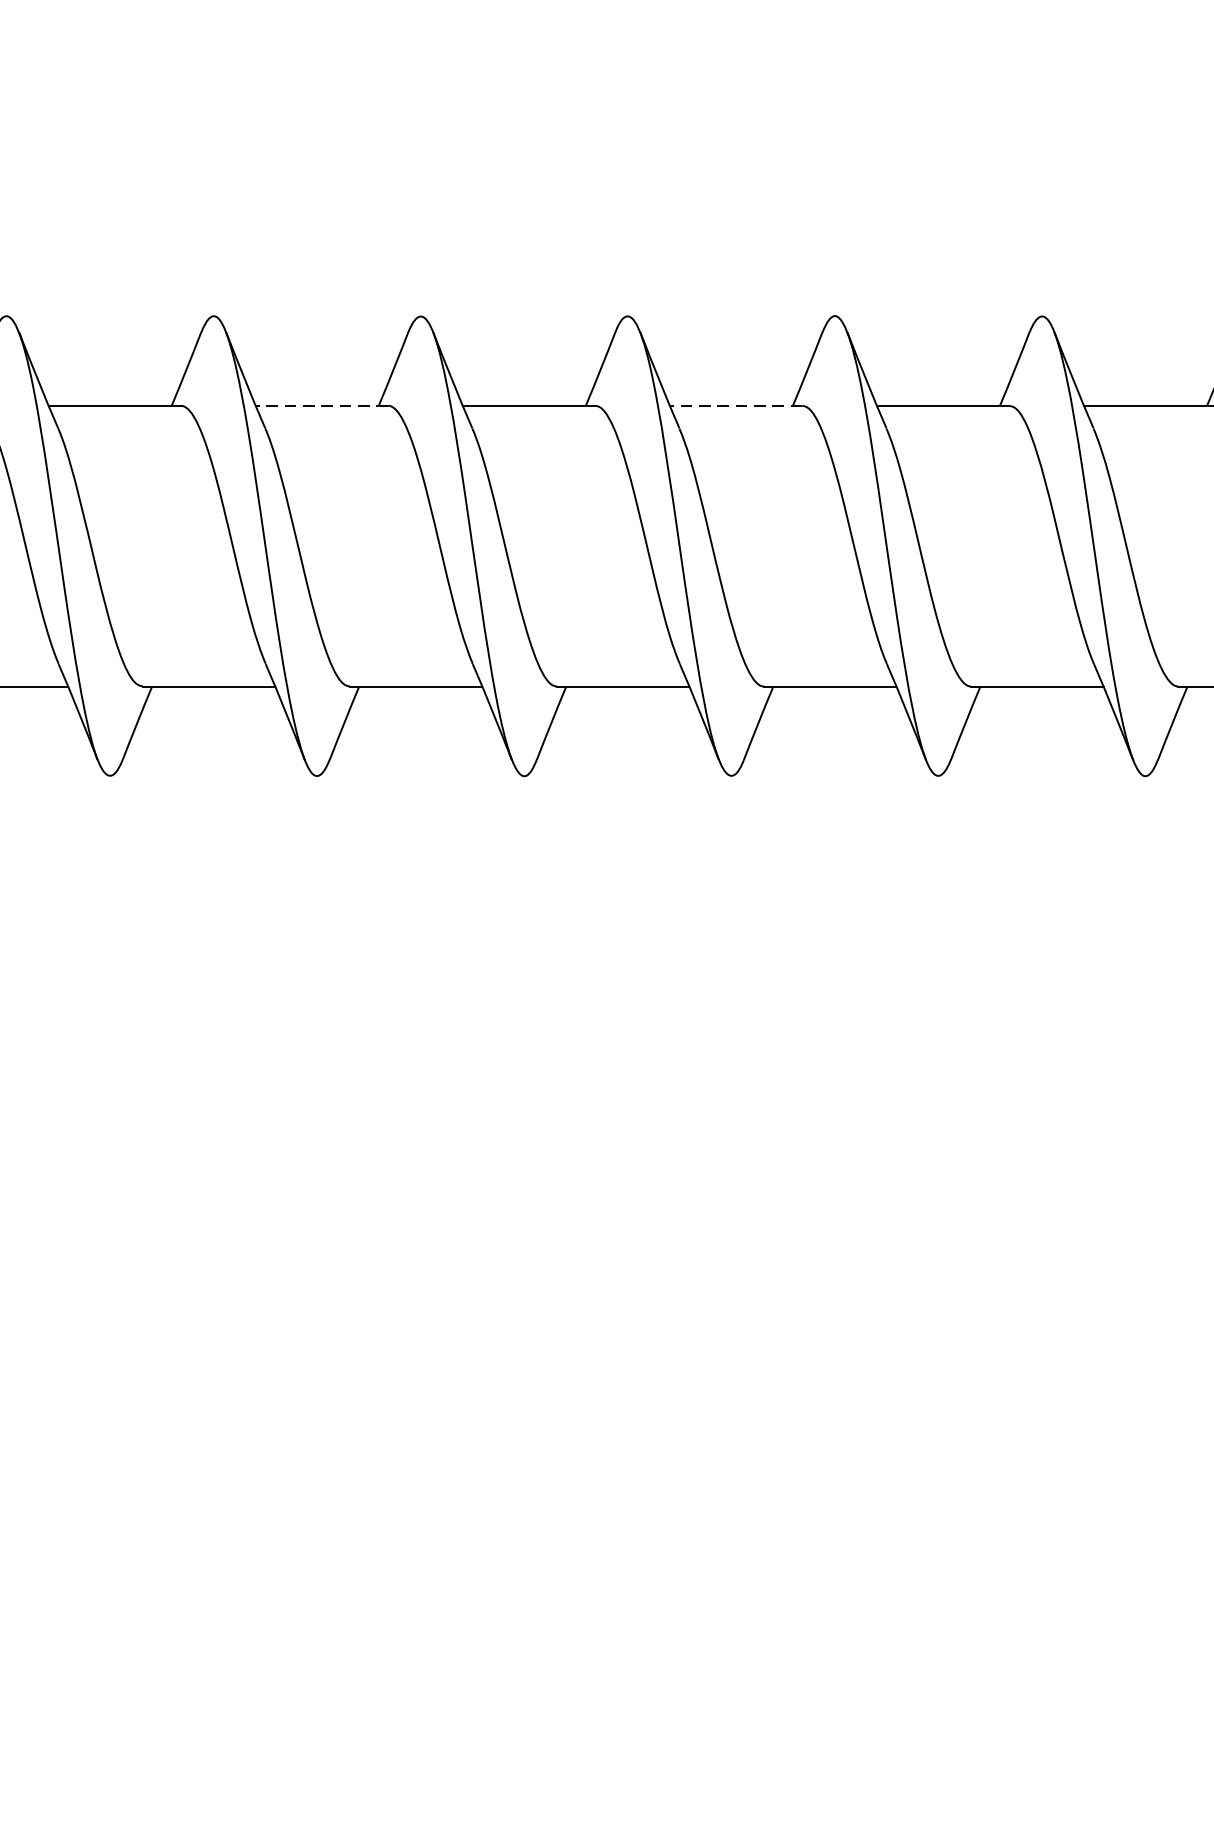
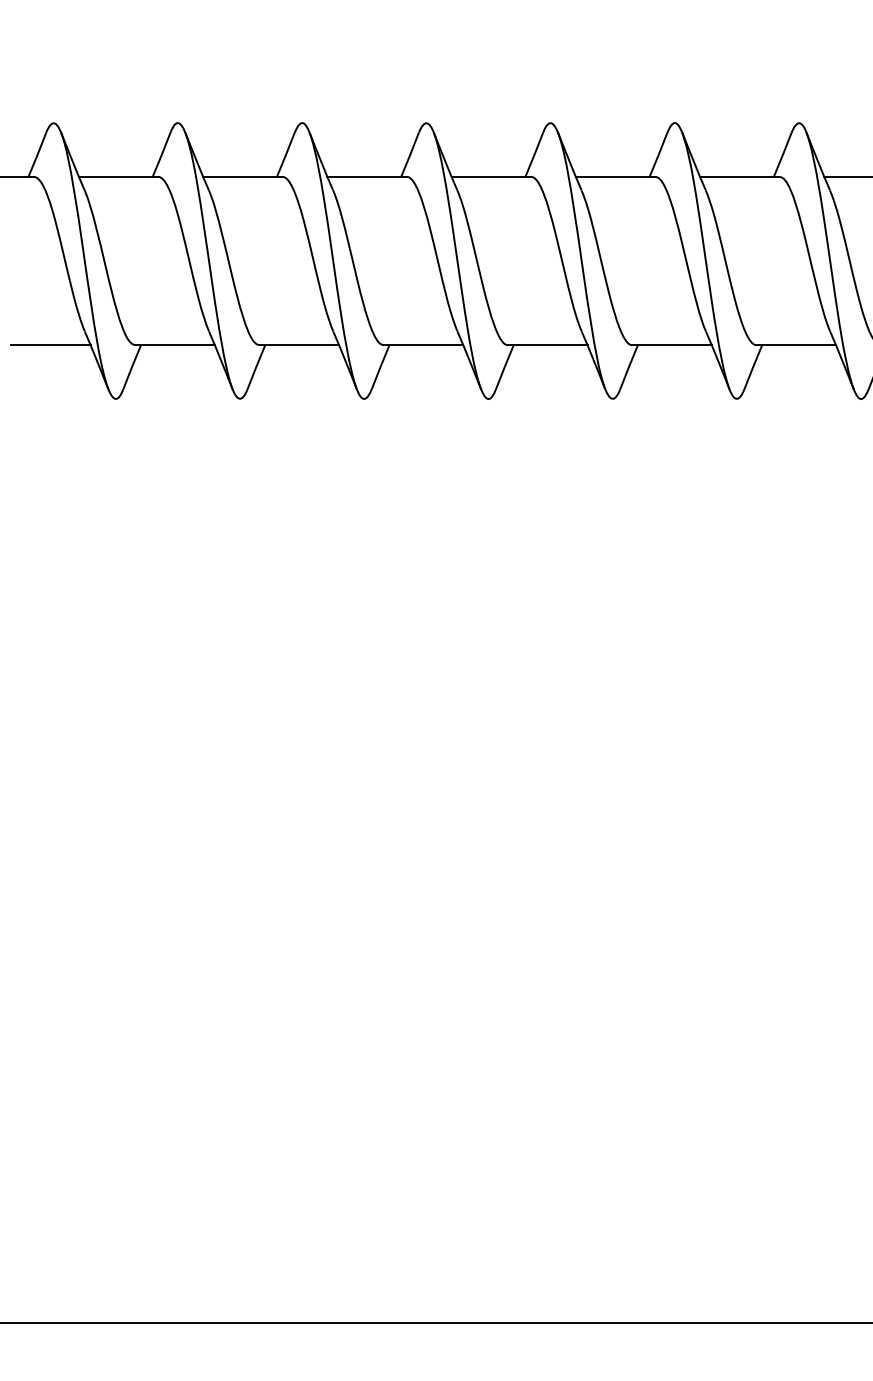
line: (322, 405) -> (367, 176), dashed -> solid
line: (735, 405) -> (615, 176), dashed -> solid

